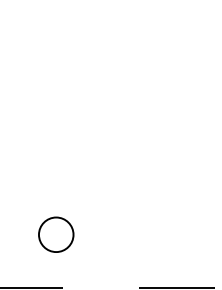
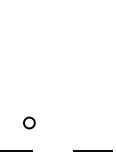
circle: (56, 233) -> (29, 122), size x0.6

